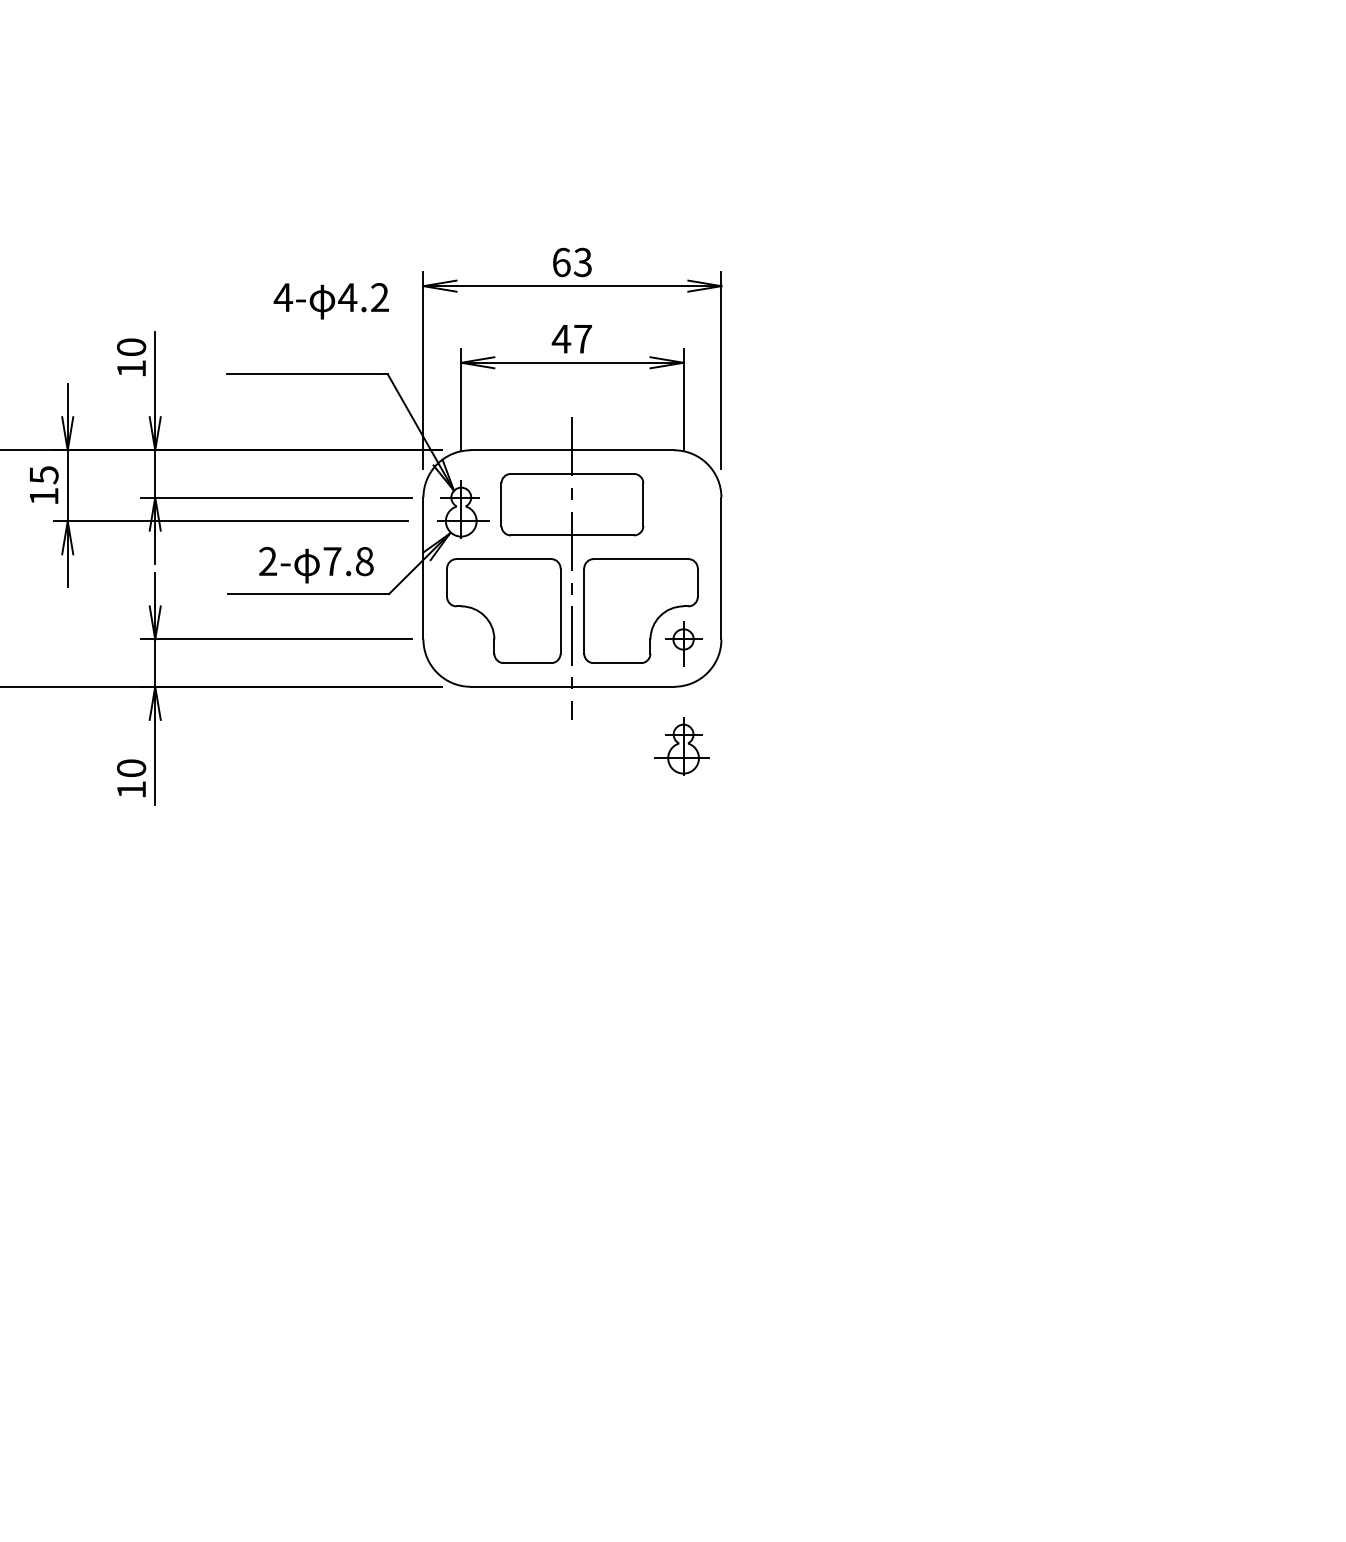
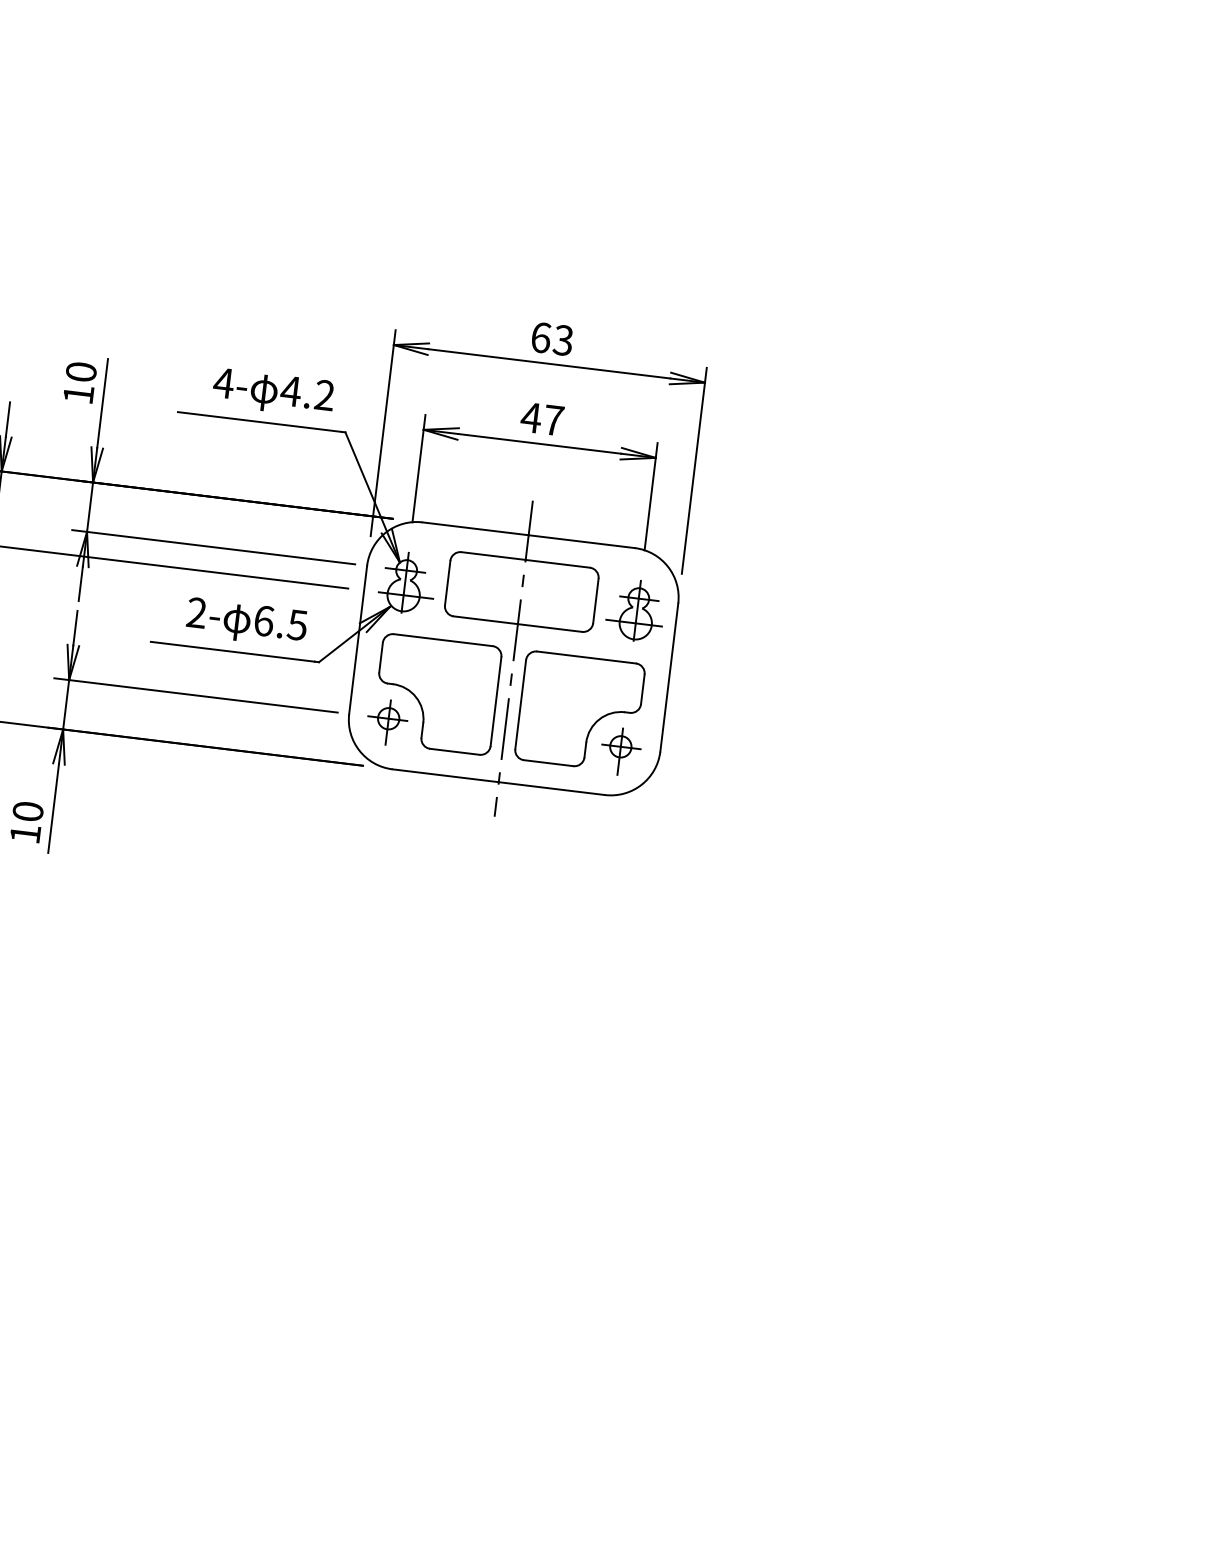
text: (330, 301) -> (272, 393), moved
text: (348, 561) -> (280, 623), 7.8 -> 6.5
part: (460, 642) -> (387, 721), added
part: (681, 746) -> (635, 610), moved

